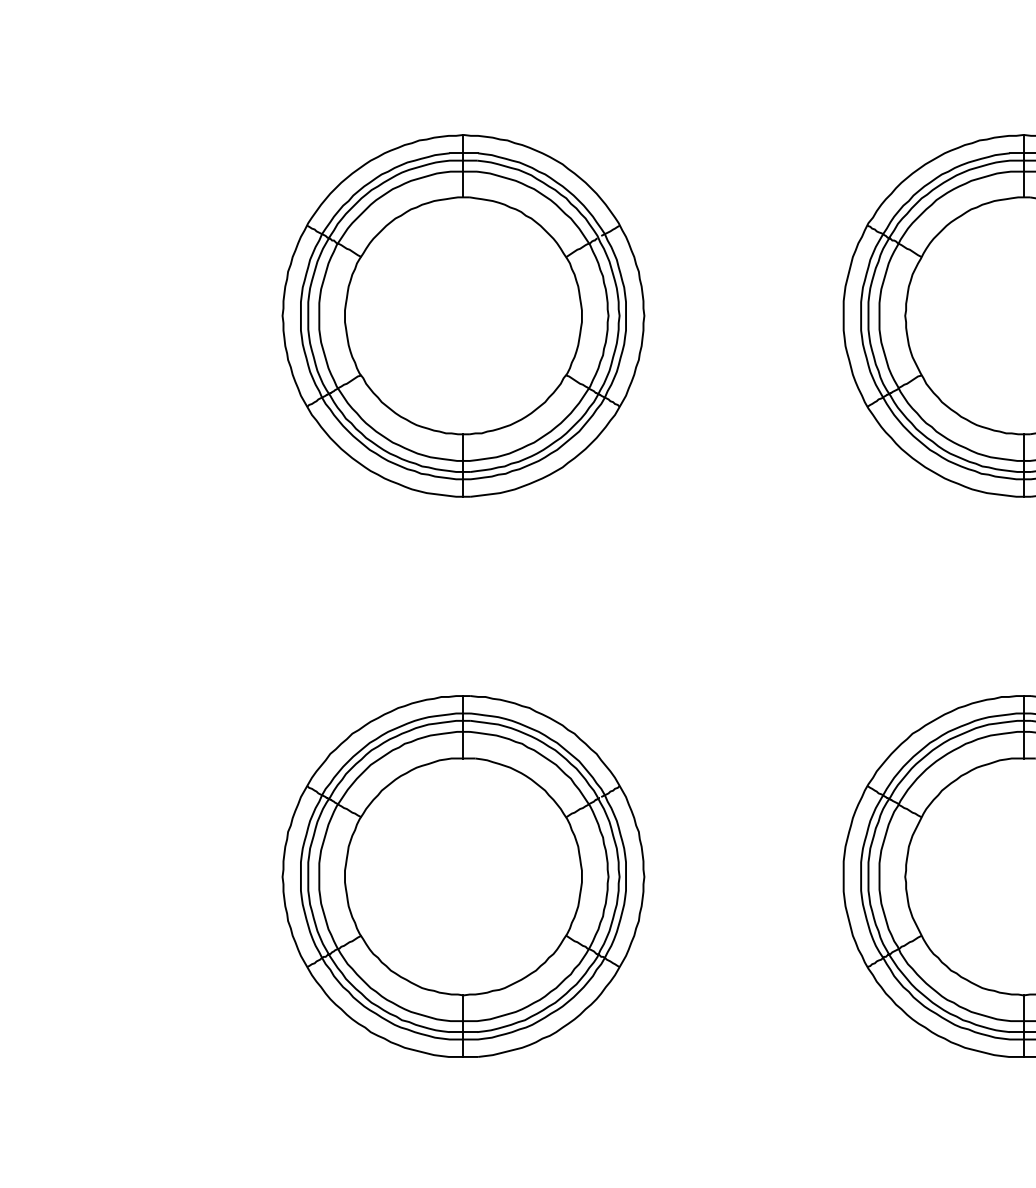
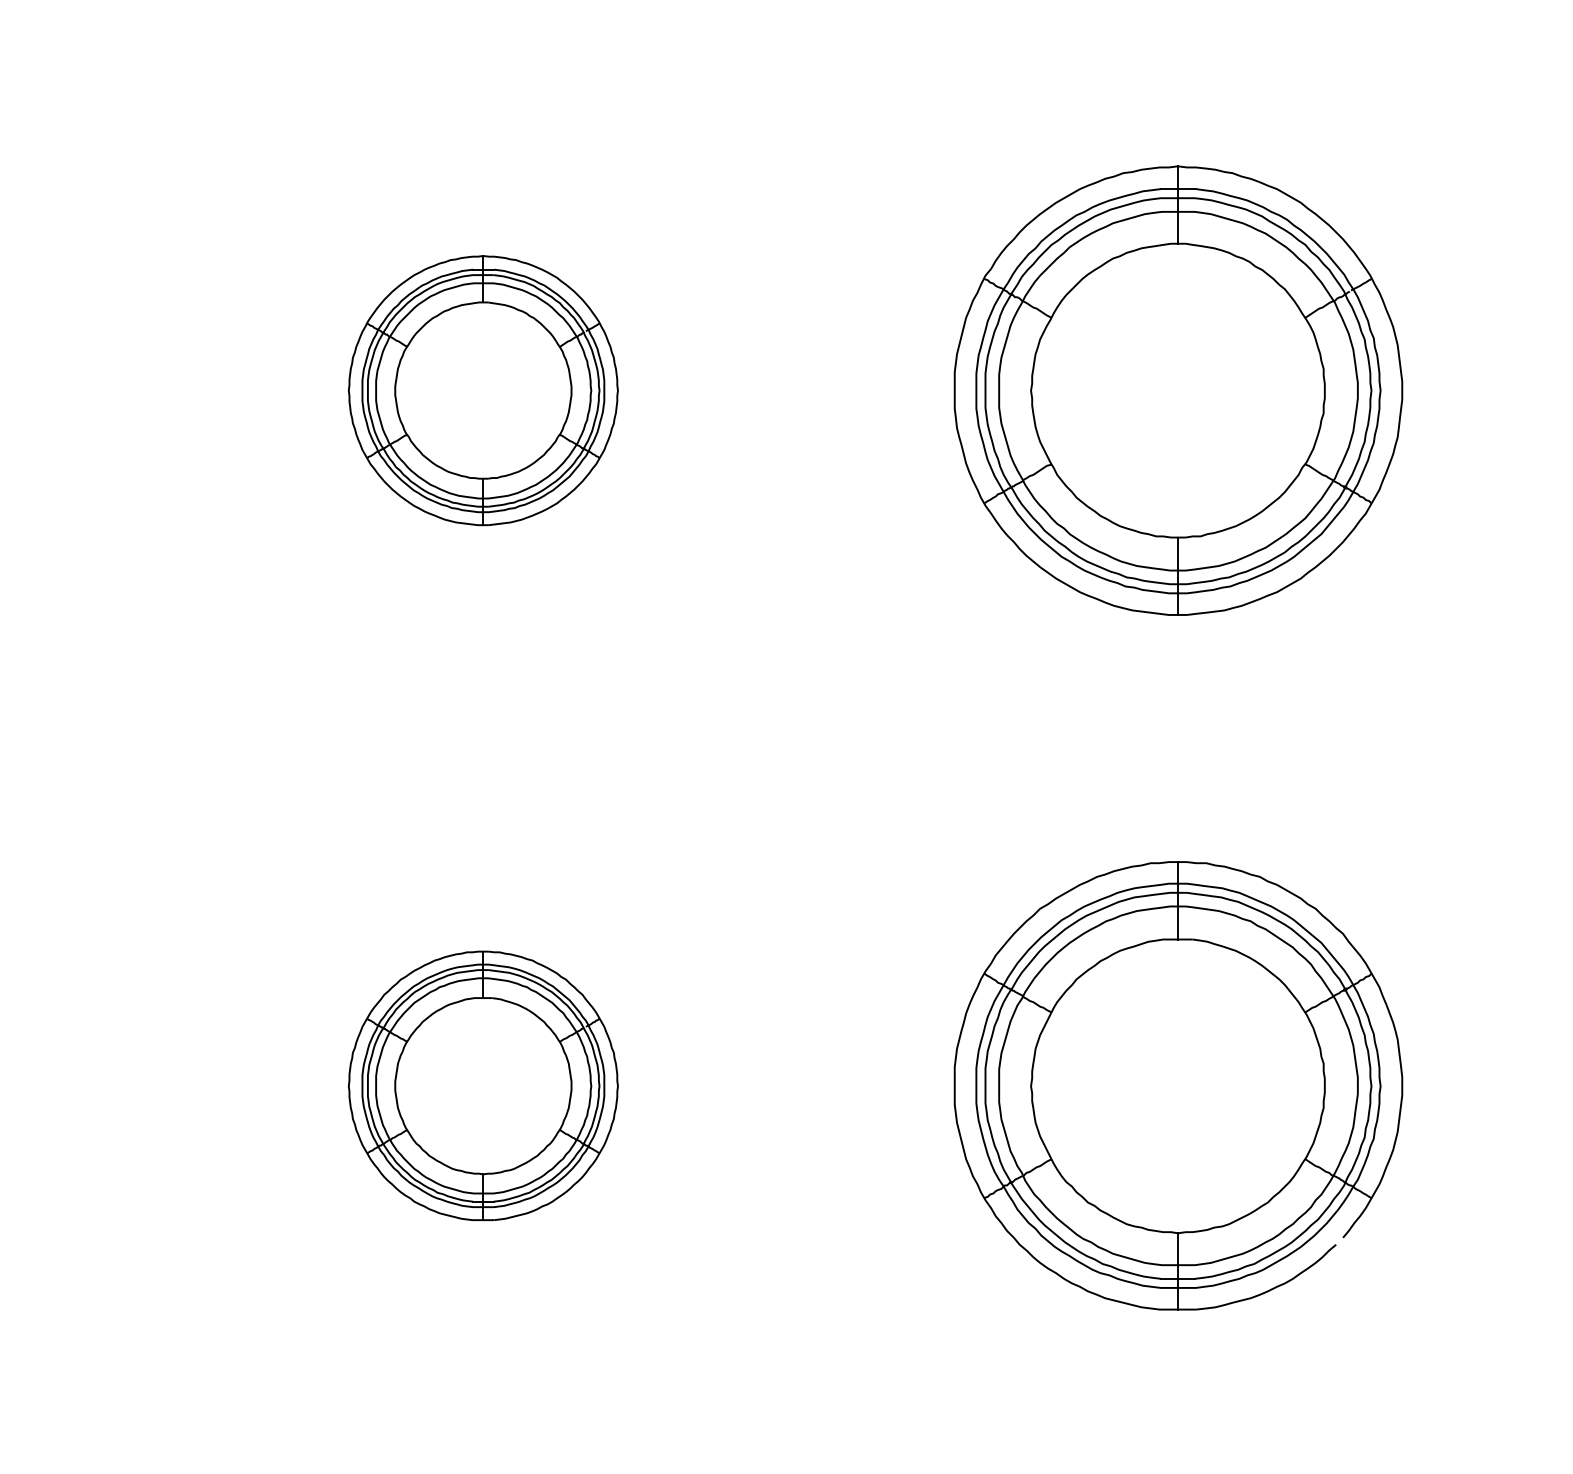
part: (463, 315) -> (483, 390), size x0.6
part: (463, 876) -> (483, 1085), size x0.6

